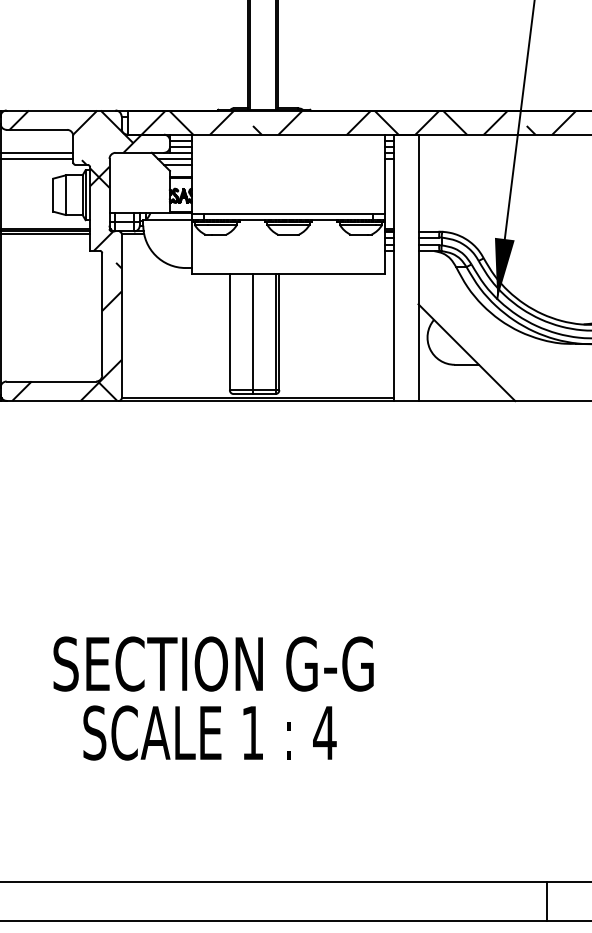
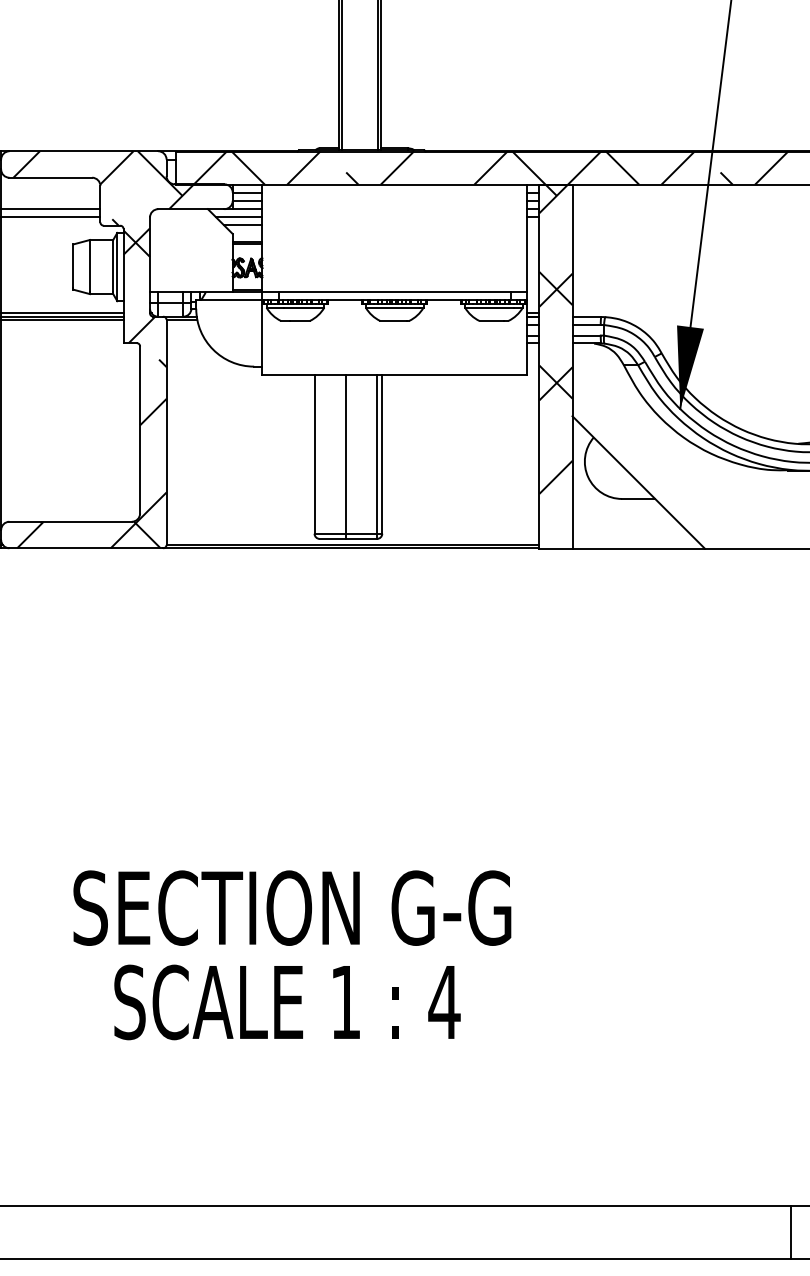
hatch: (406, 247) -> (555, 338), added
line: (547, 900) -> (790, 1231), moved

